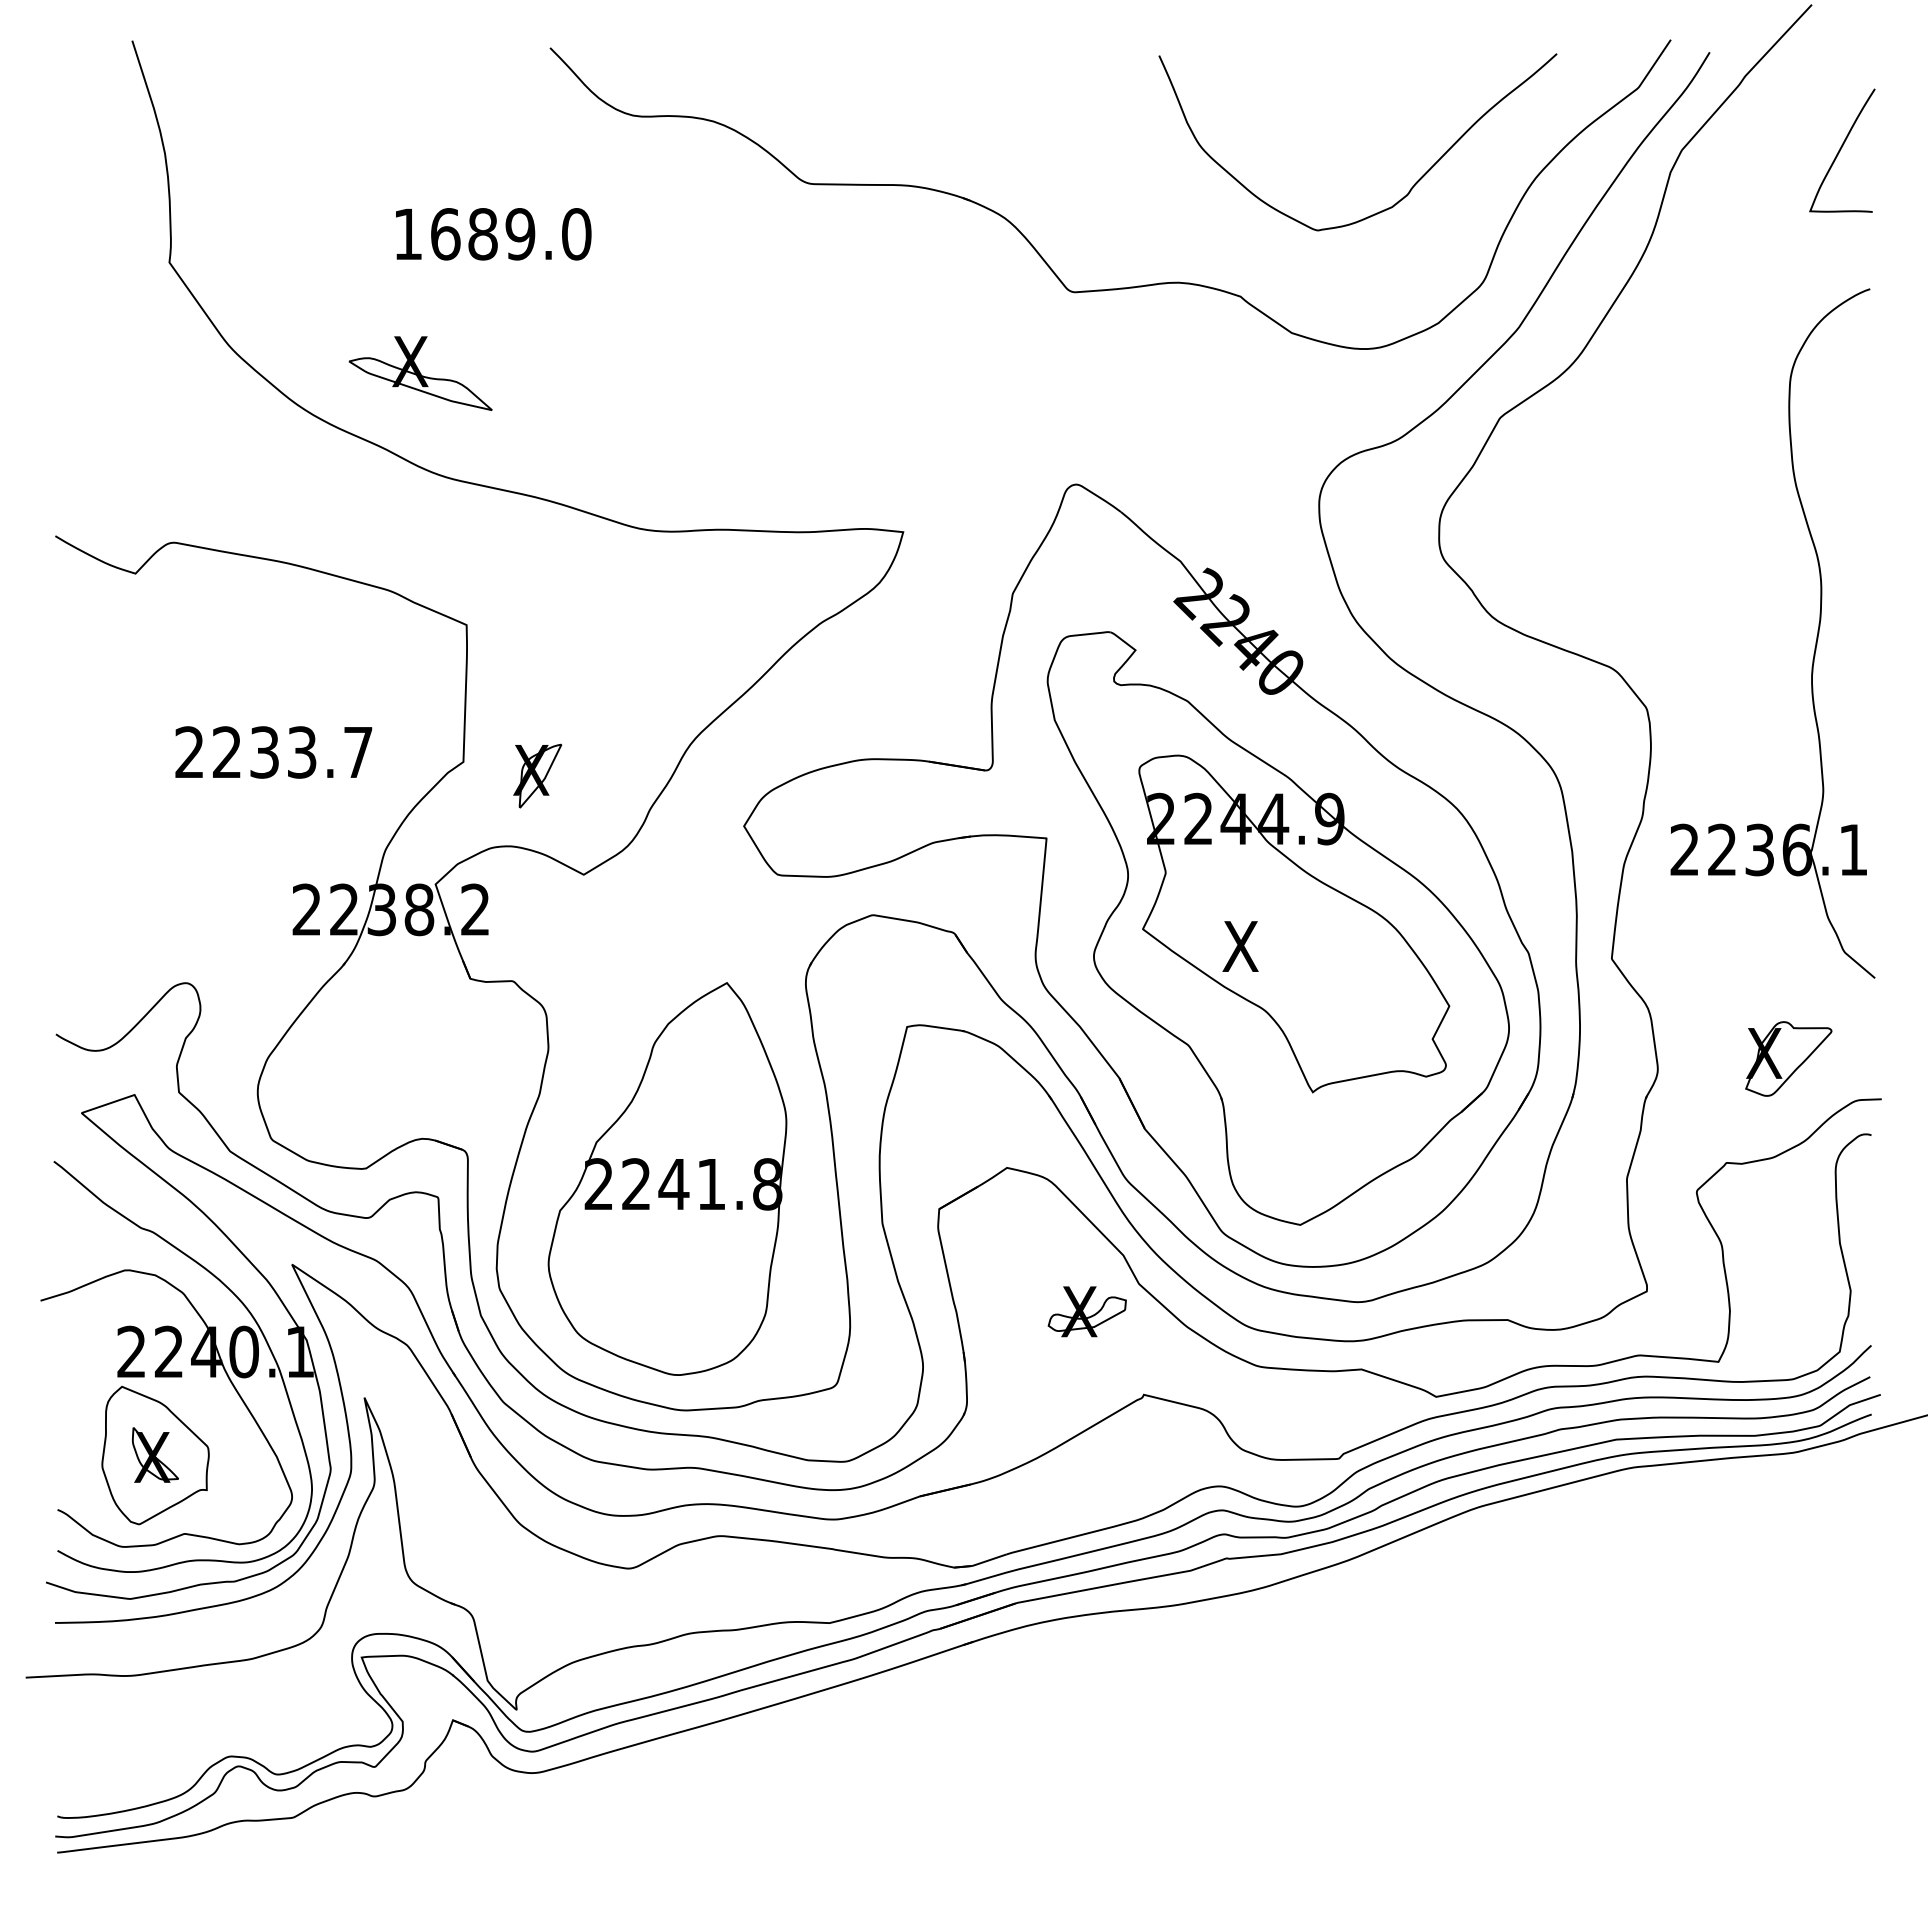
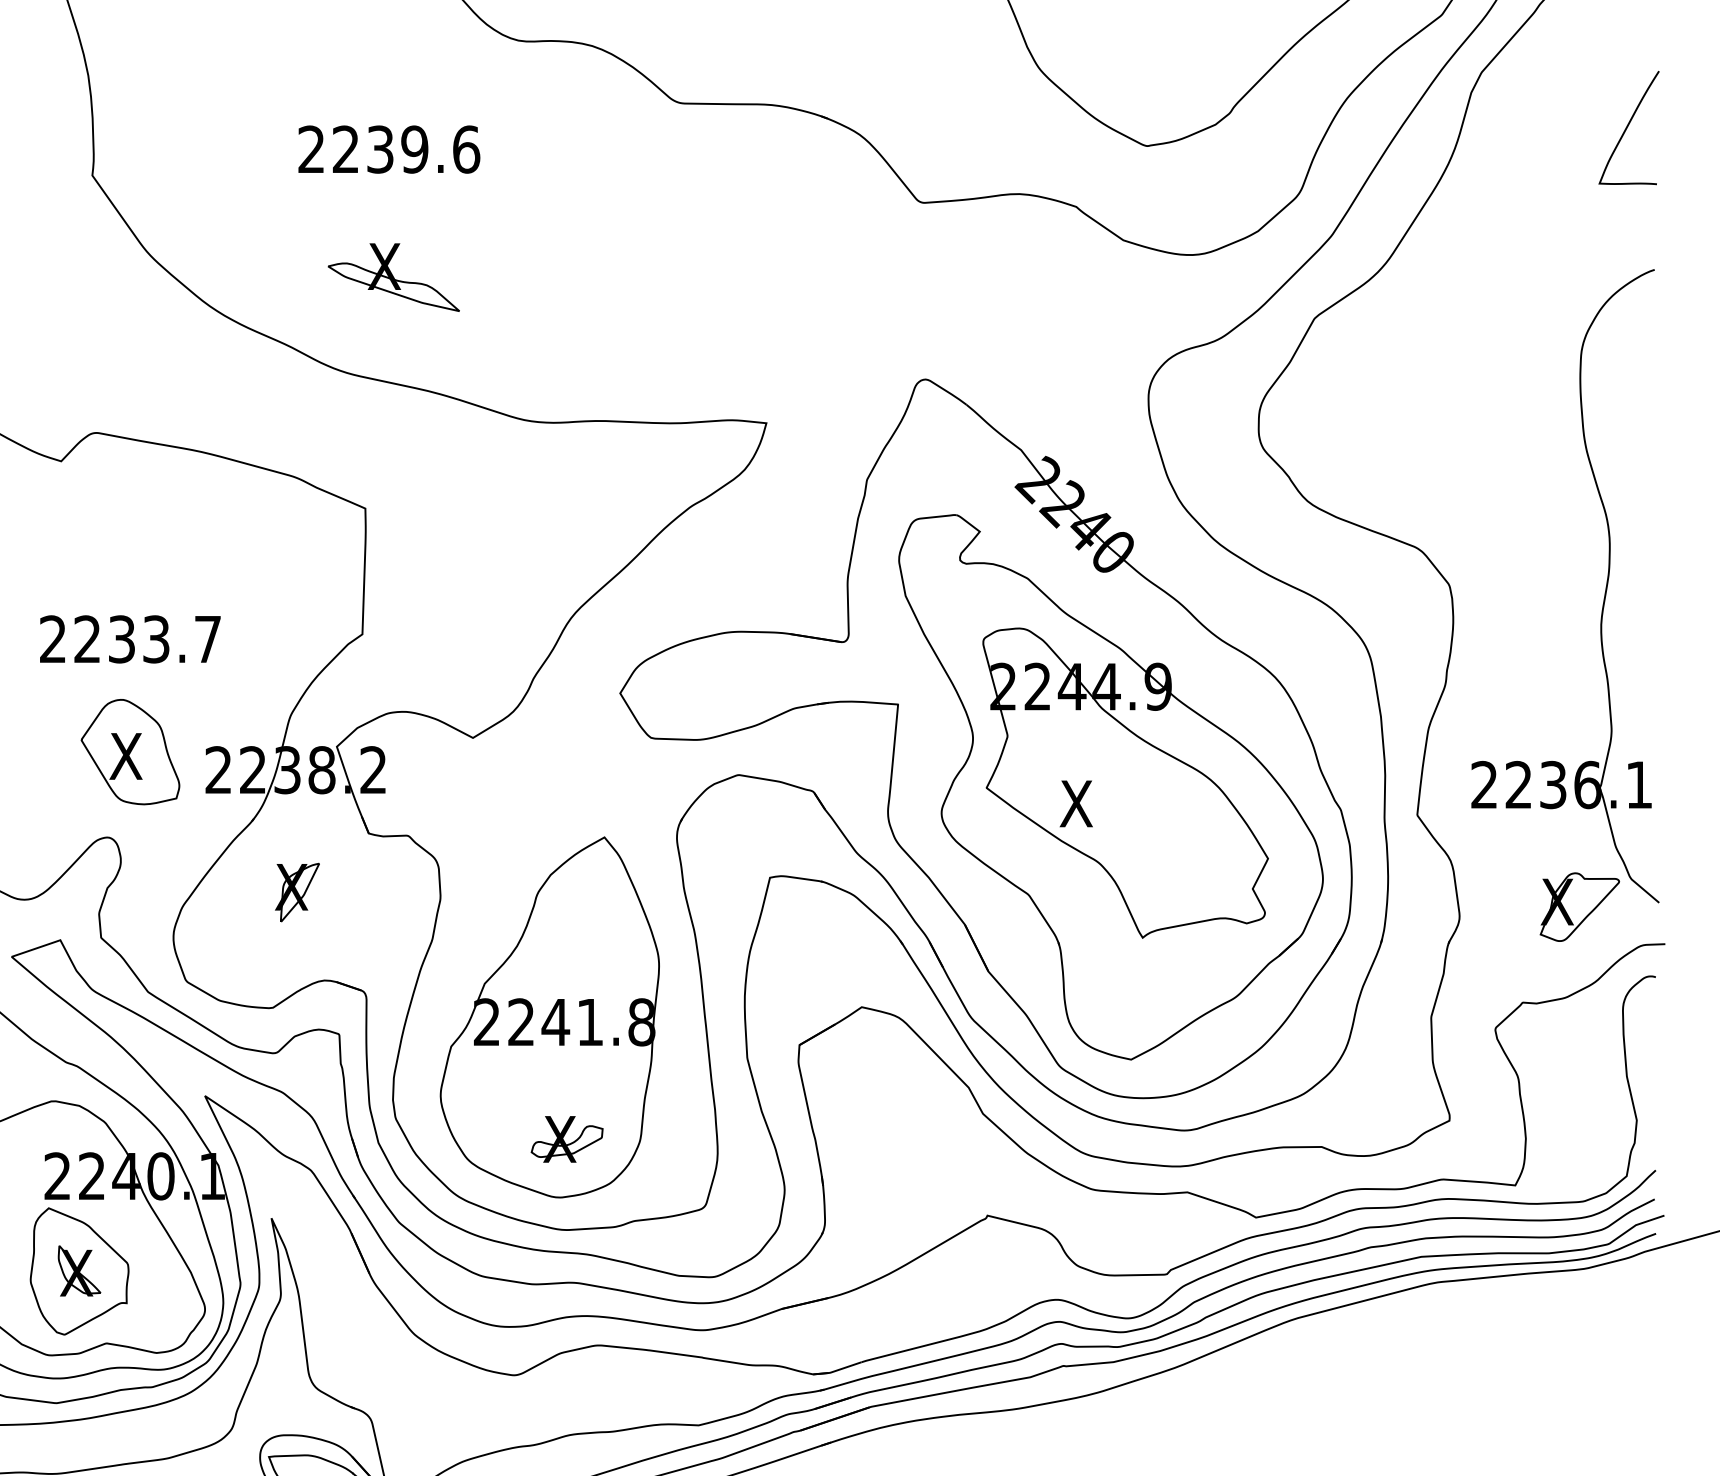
curve: (1841, 149) -> (1628, 126), moved
text: (492, 234) -> (389, 149), 1689.0 -> 2239.6
part: (420, 373) -> (393, 277), moved
part: (1815, 641) -> (1604, 593), moved
text: (273, 752) -> (130, 639), moved
part: (537, 775) -> (297, 892), moved
part: (210, 889) -> (130, 751), added
part: (1086, 1311) -> (566, 1139), moved

